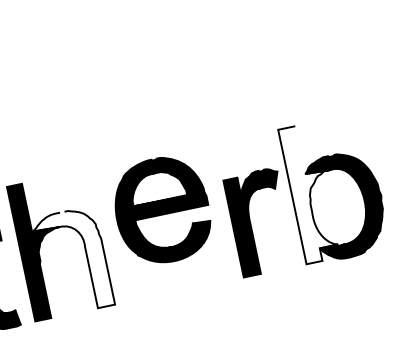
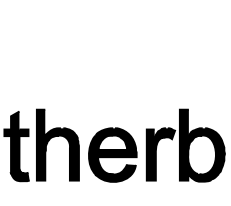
fill: (312, 191) -> (190, 144), added
part: (161, 209) -> (112, 154), moved
fill: (71, 262) -> (61, 154), added

